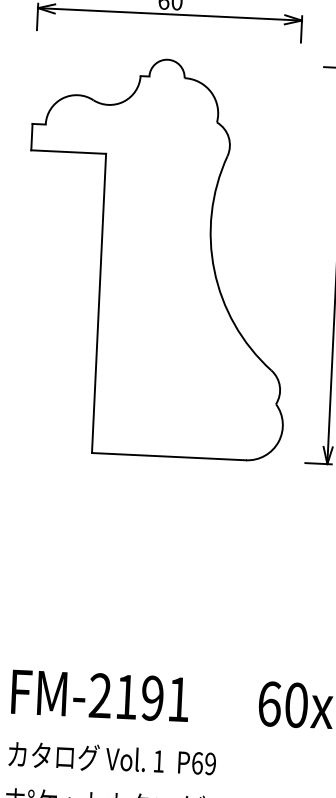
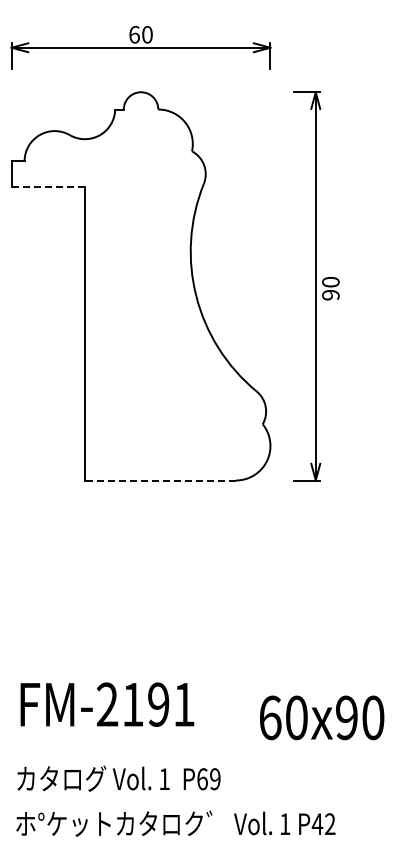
line: (68, 152) -> (48, 187), solid -> dashed
line: (167, 456) -> (159, 480), solid -> dashed
text: (100, 695) -> (107, 704), moved

